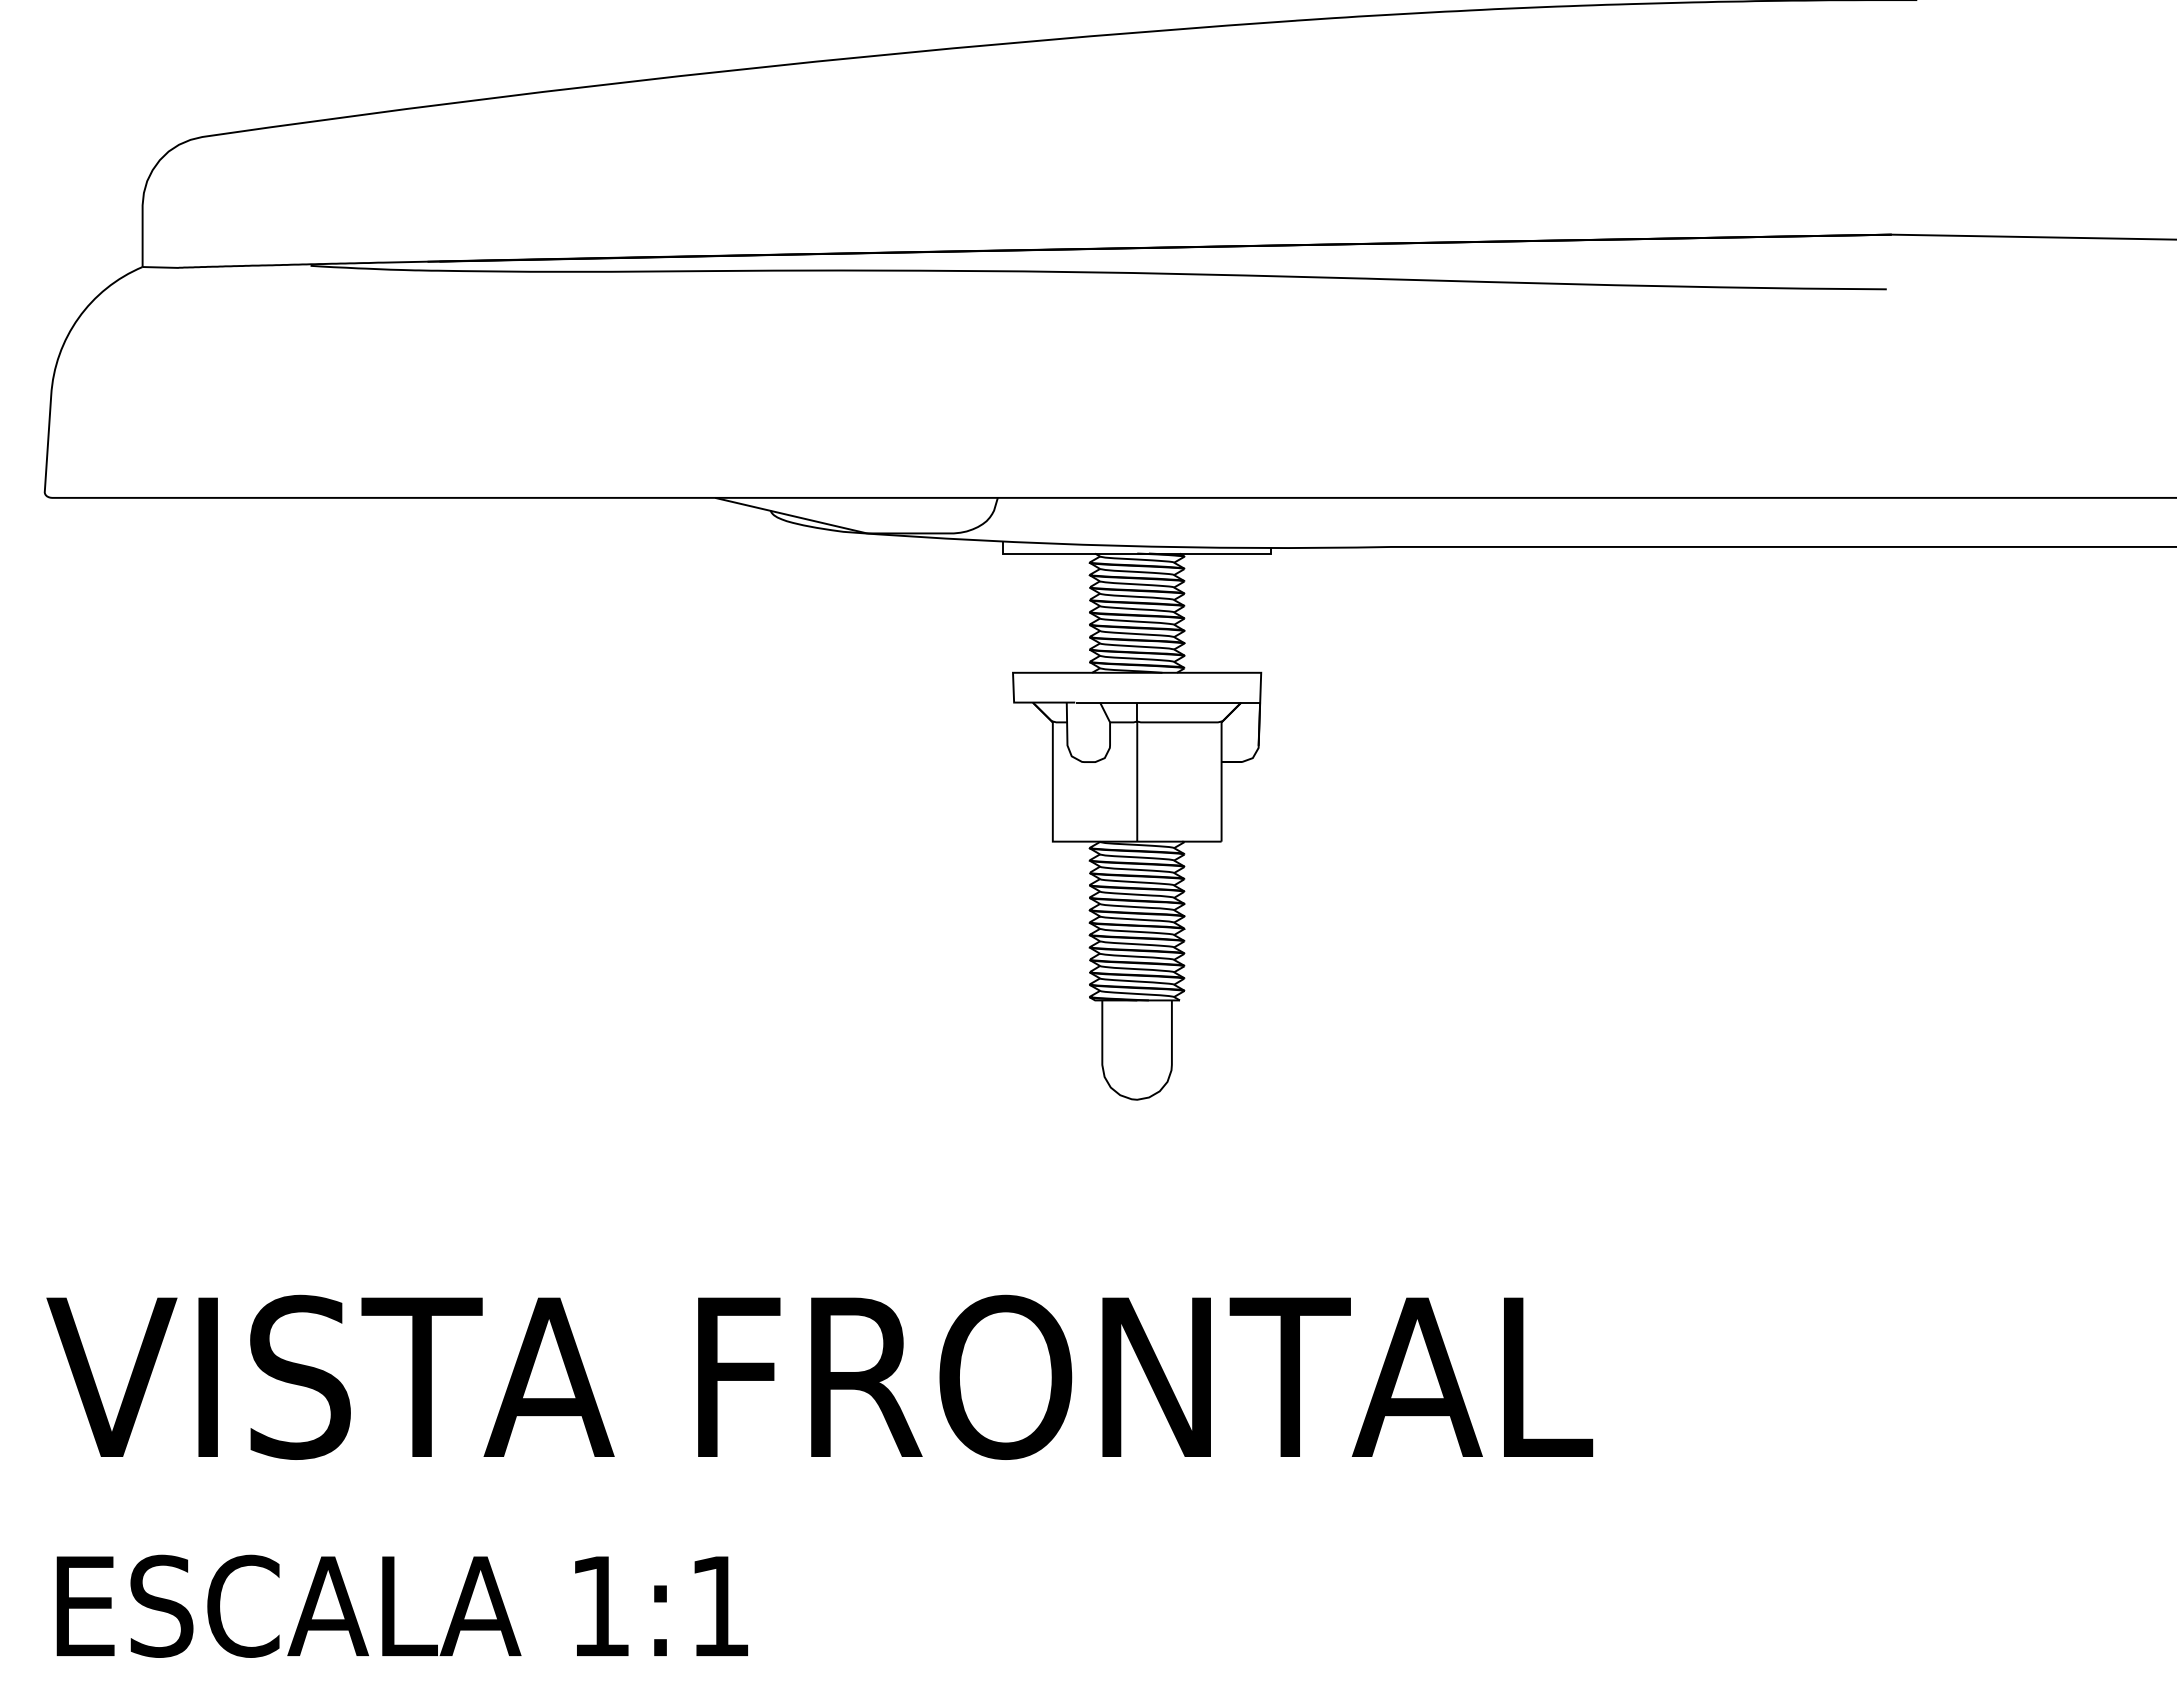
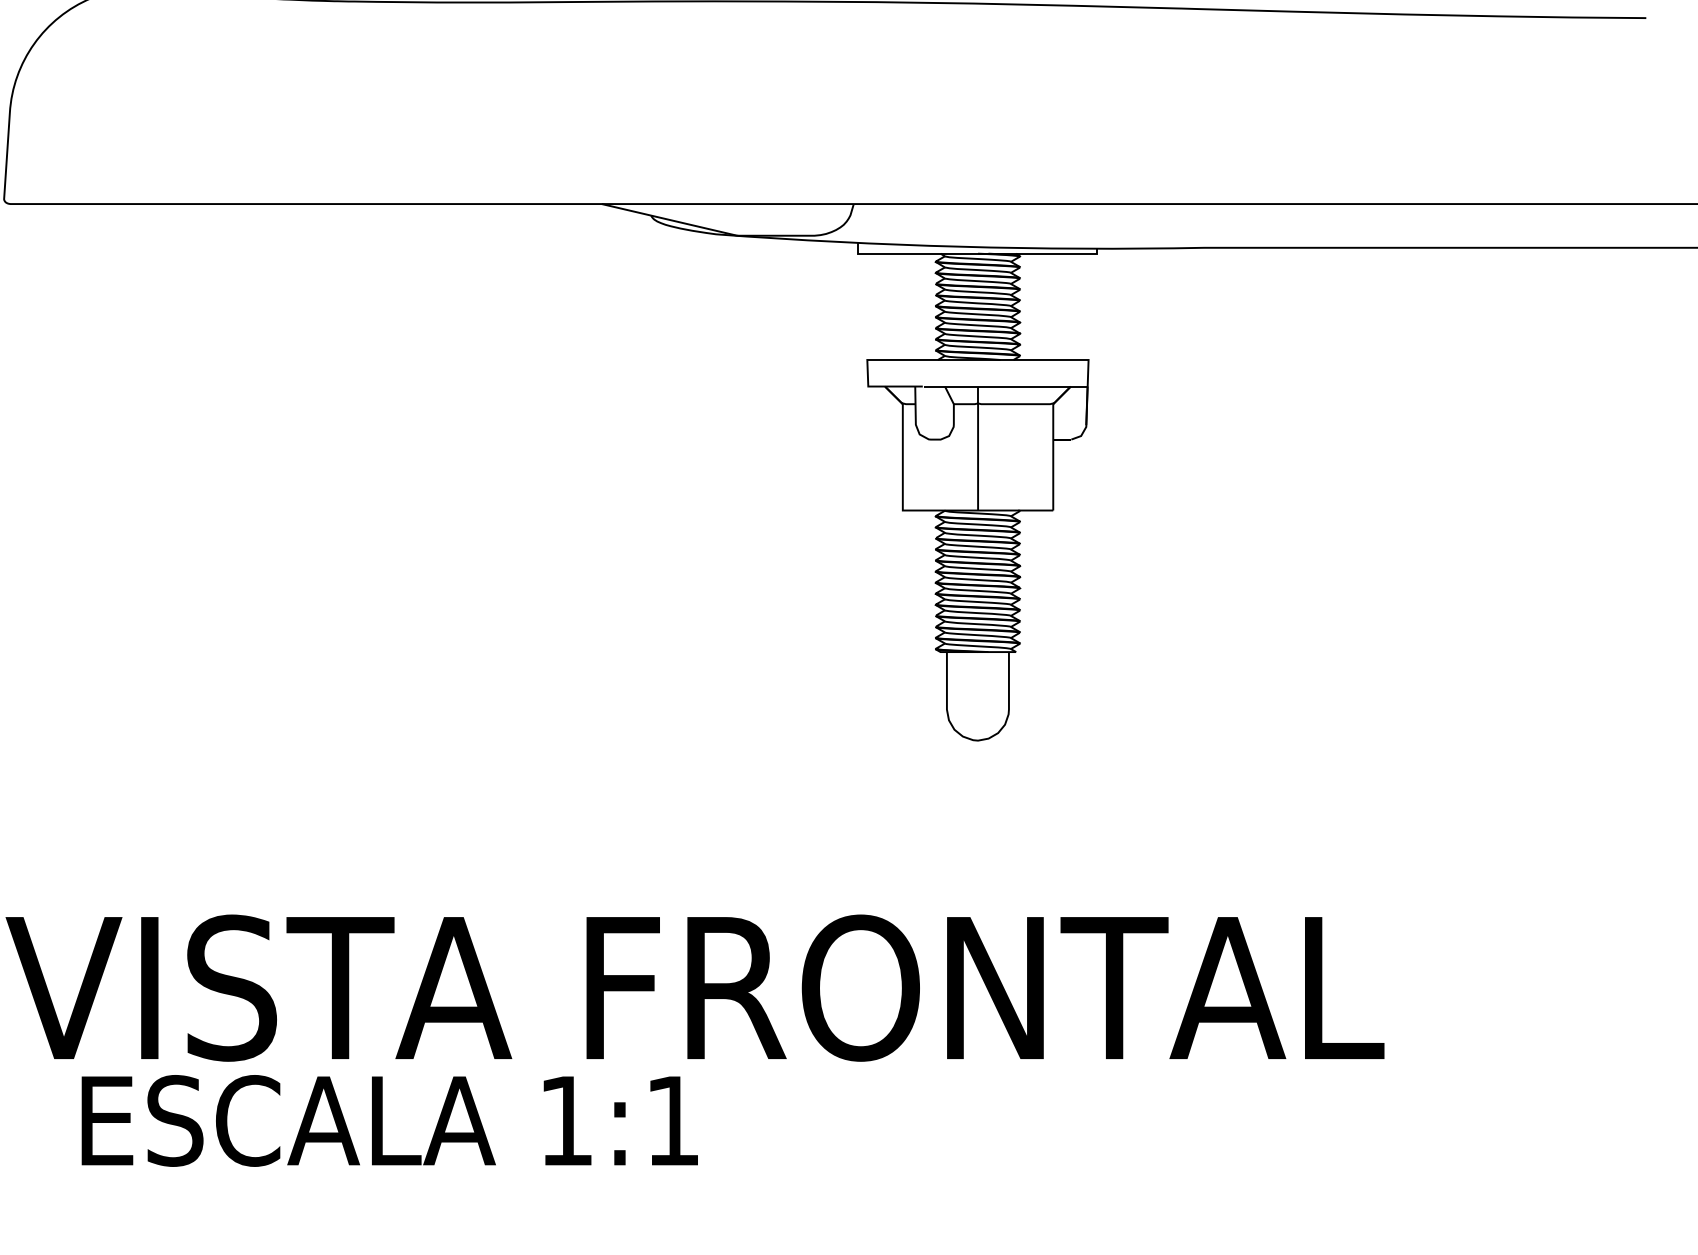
text: (401, 1605) -> (389, 1120), moved

